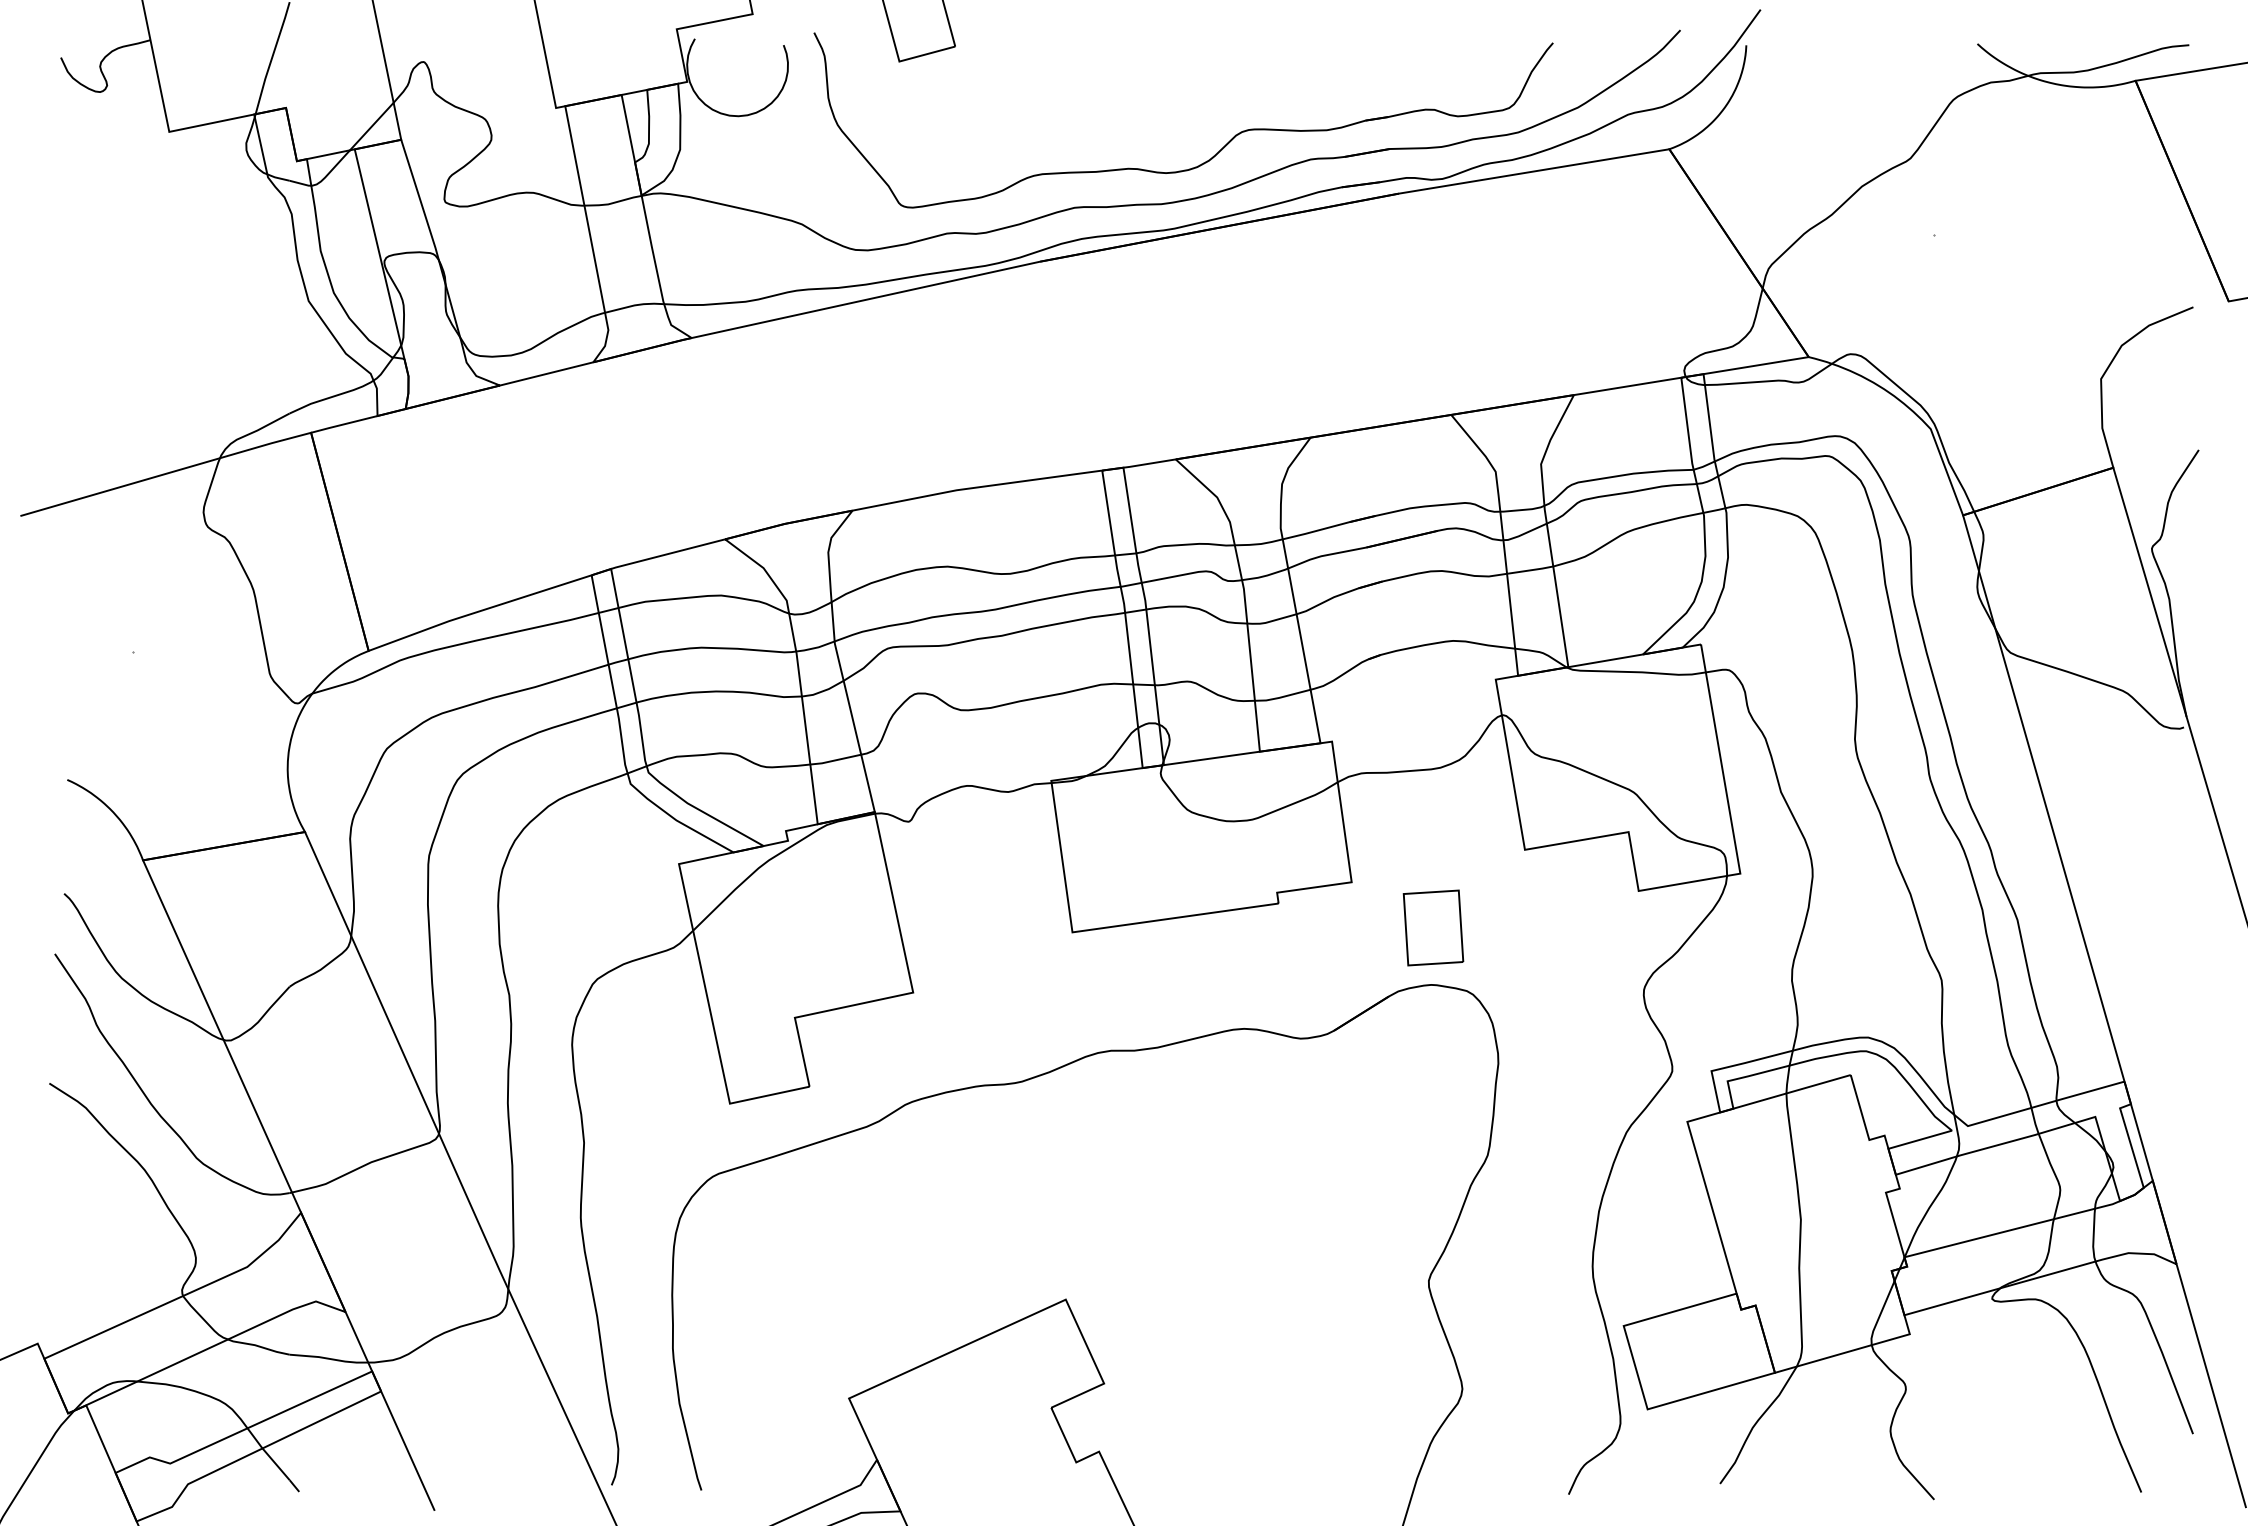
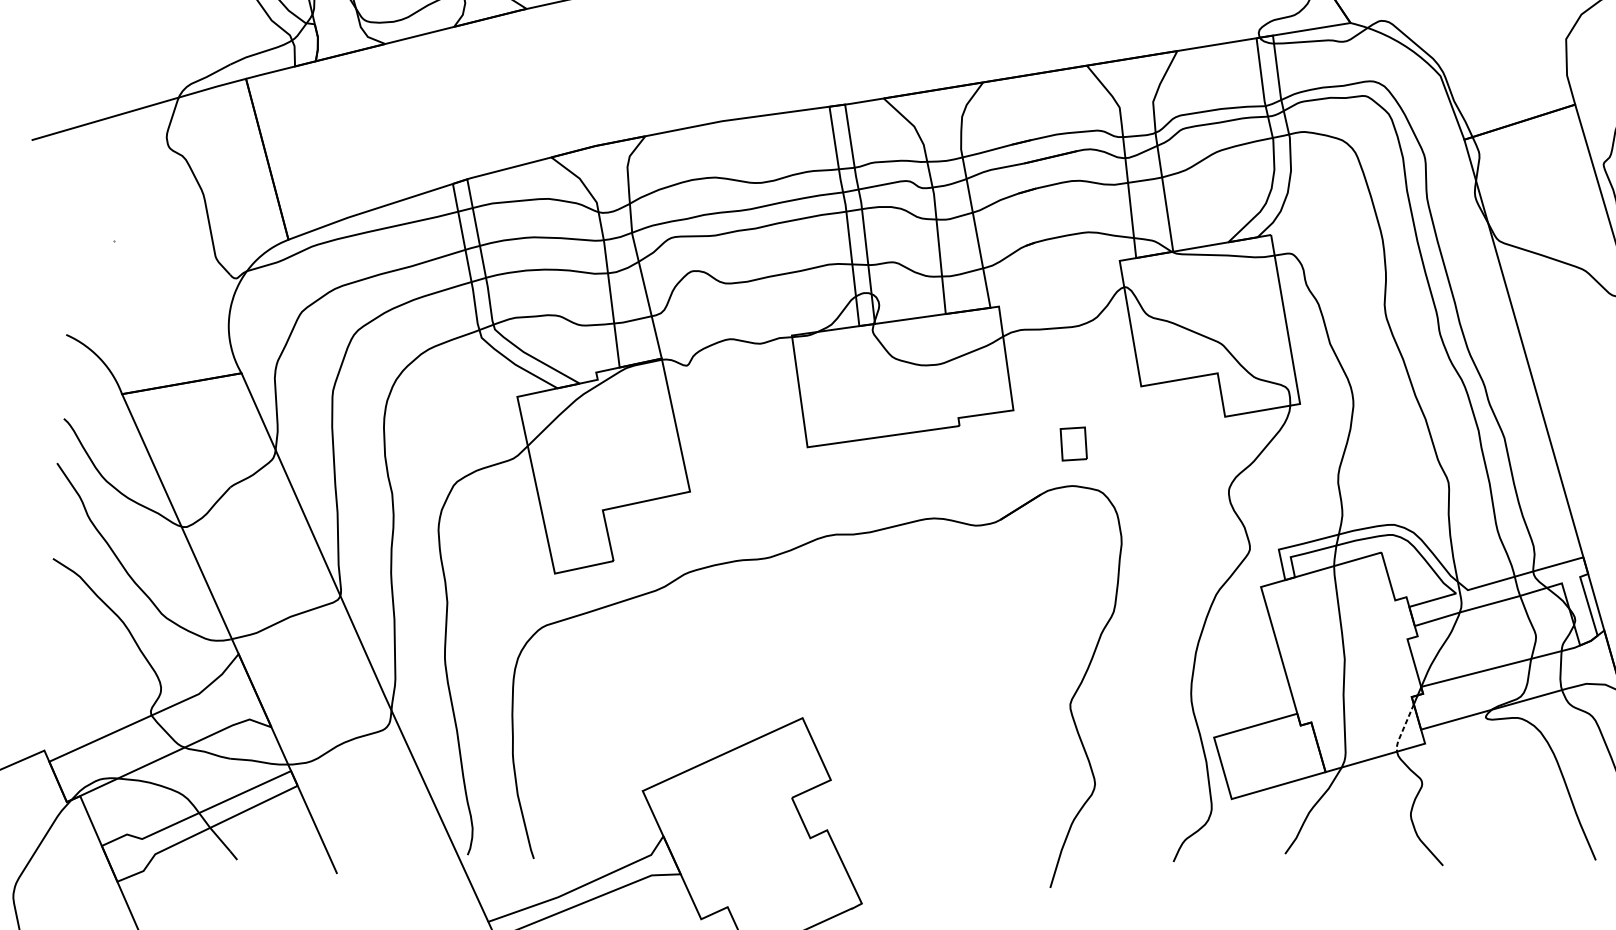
part: (1433, 927) -> (1073, 443), size x0.6
line: (1880, 1313) -> (1403, 728), solid -> dashed

